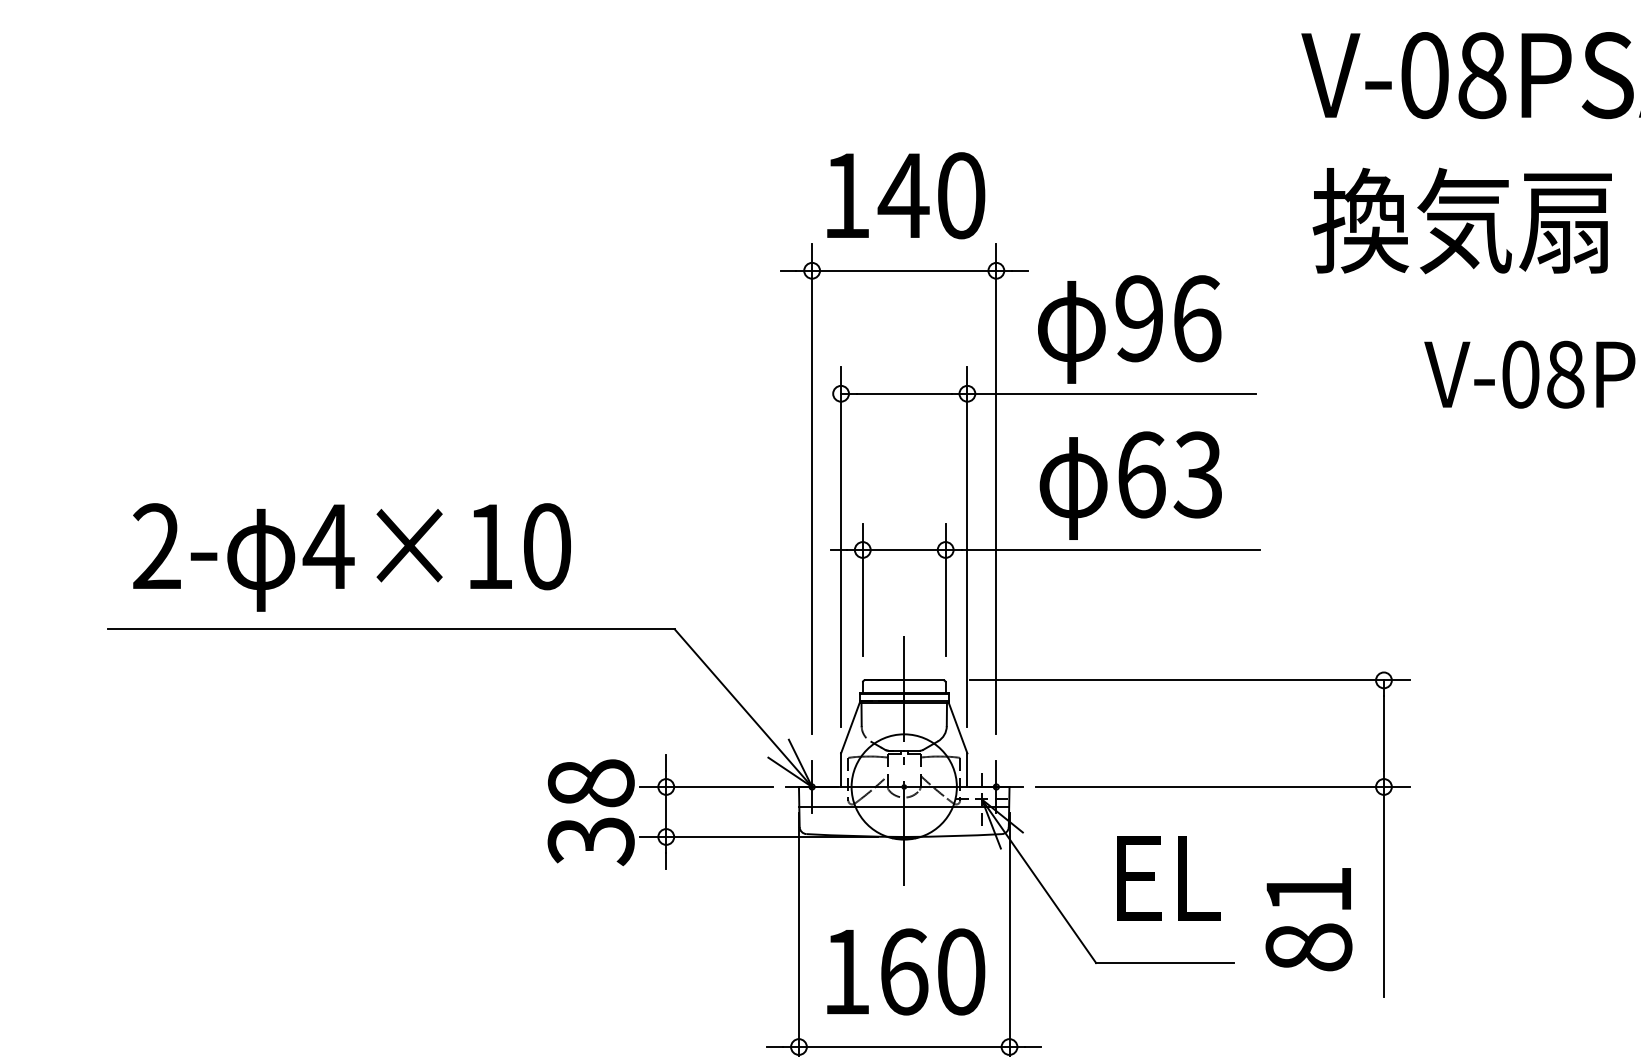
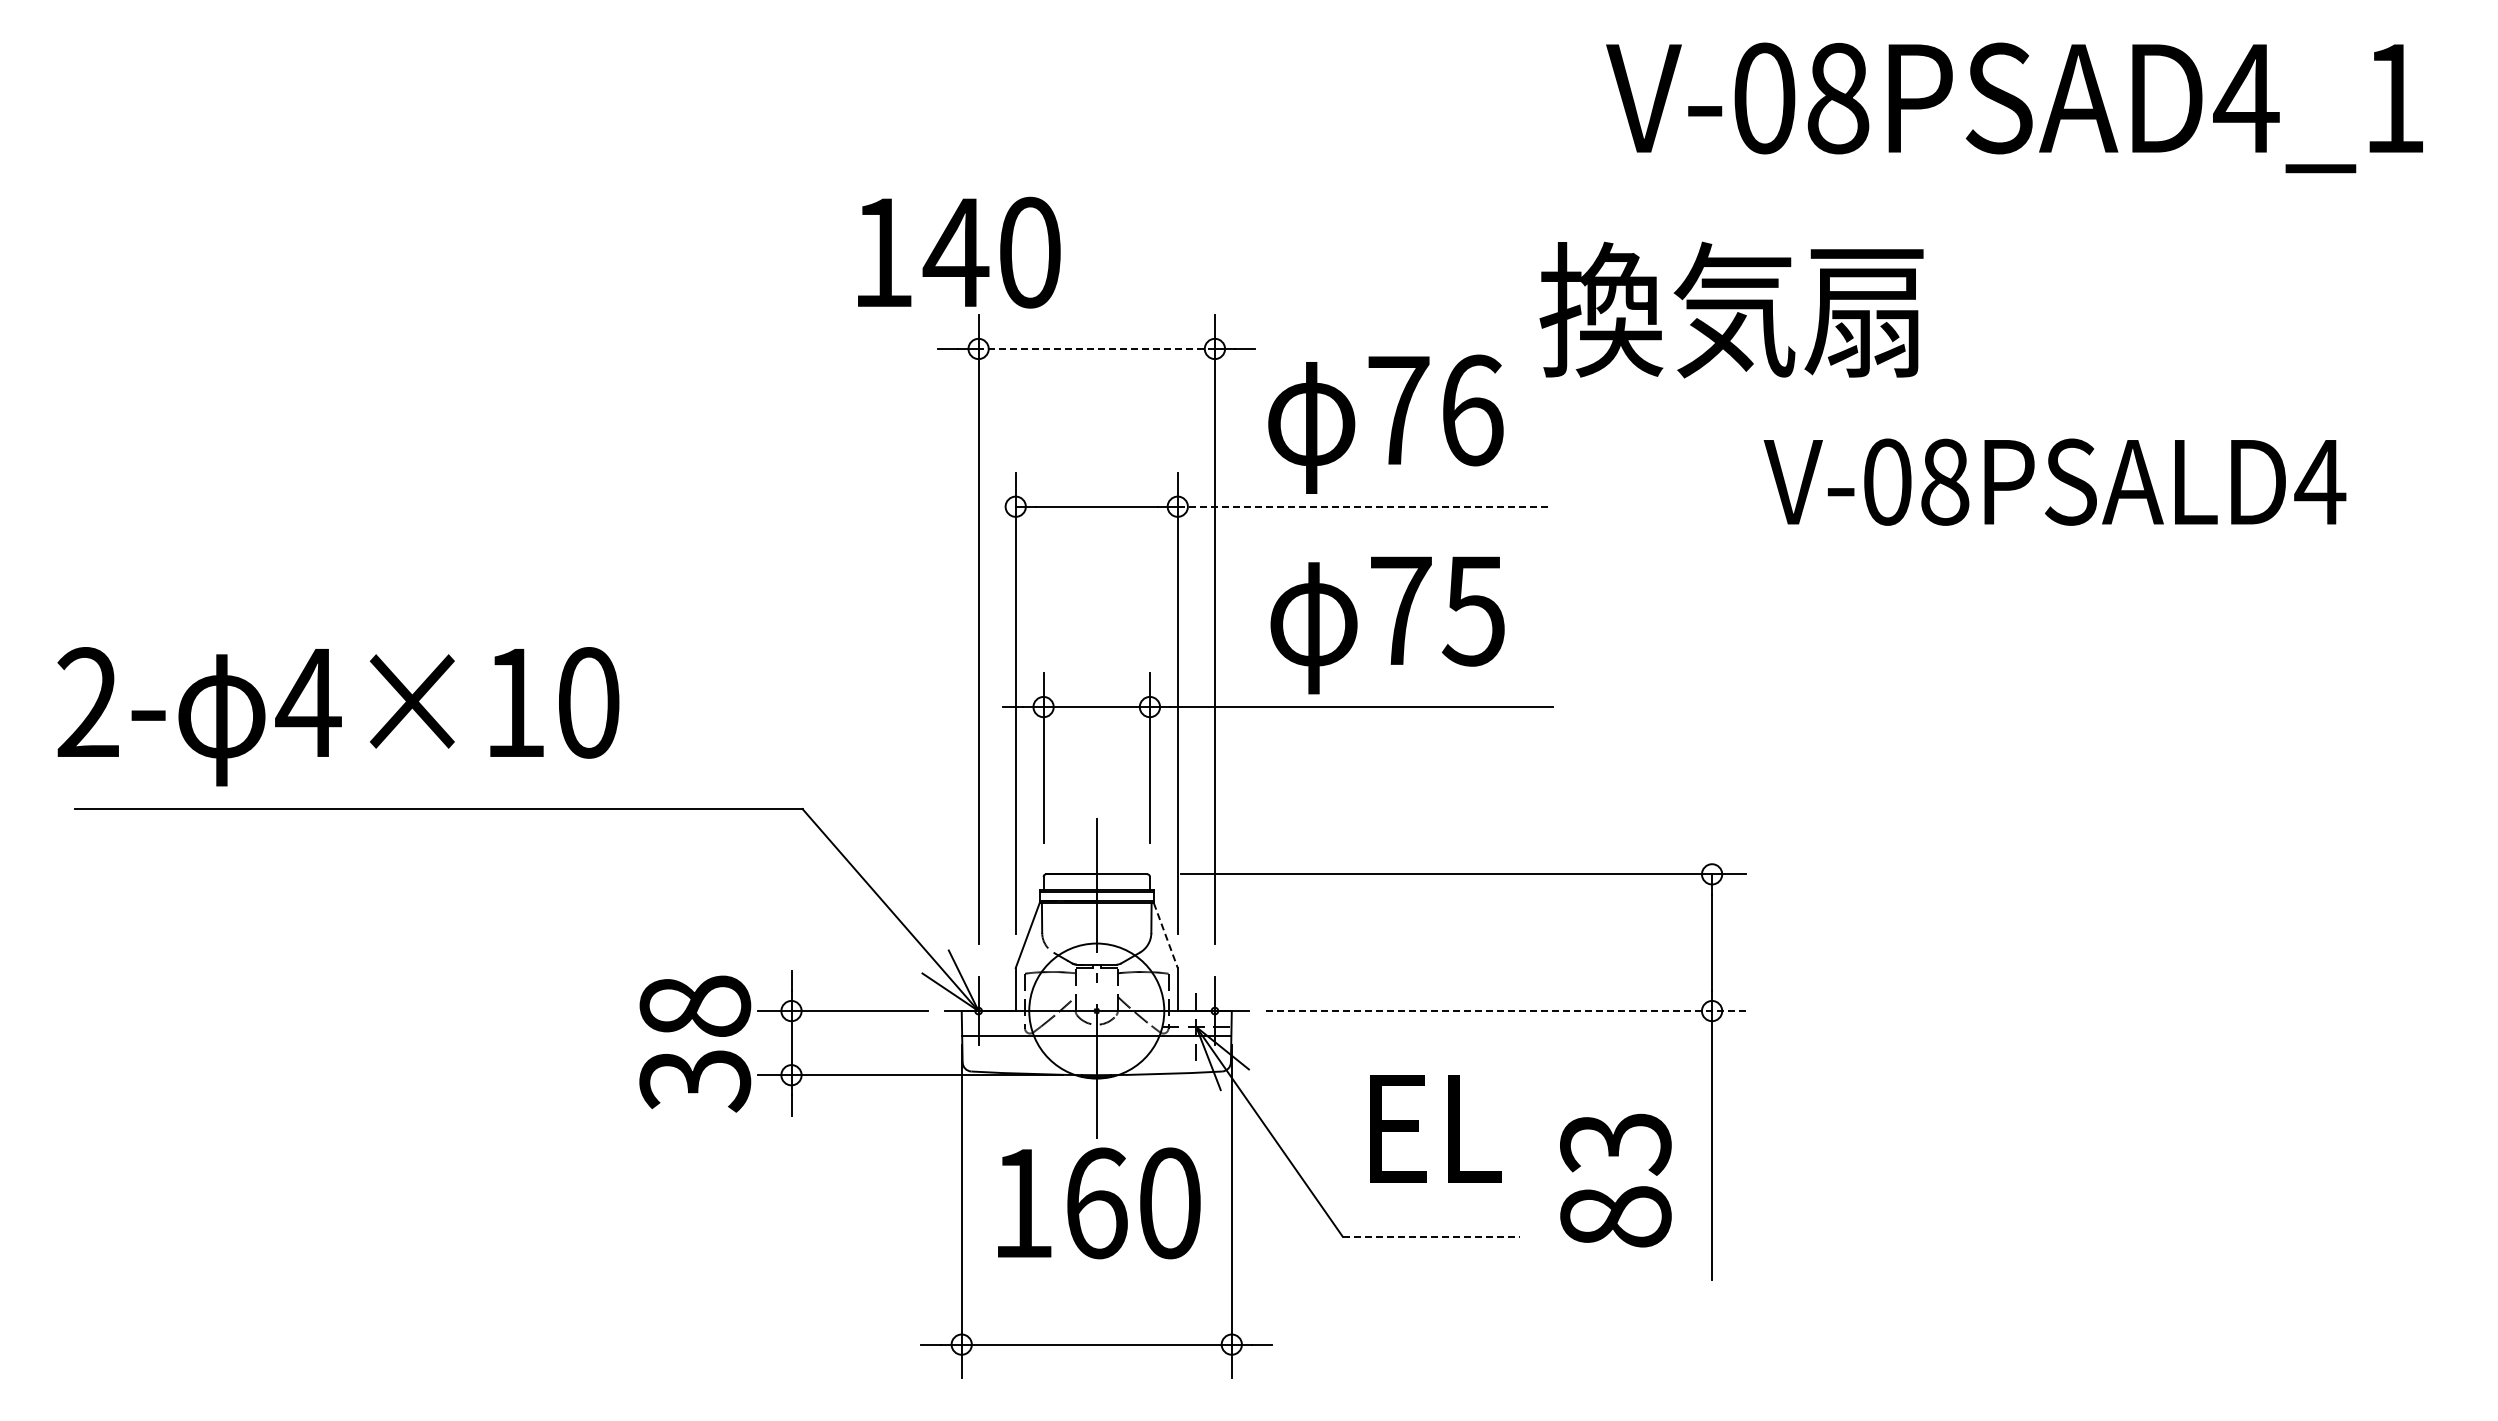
text: (906, 195) -> (959, 252), moved
text: (1462, 220) -> (1731, 309), moved
line: (904, 270) -> (1096, 348), solid -> dashed
text: (1139, 318) -> (1398, 410), 96 -> 76
line: (1112, 393) -> (1363, 506), solid -> dashed
text: (1169, 474) -> (1437, 610), 63 -> 75
text: (352, 557) -> (338, 716), moved
line: (957, 728) -> (1165, 935), solid -> dashed
line: (1223, 787) -> (1506, 1011), solid -> dashed
text: (1308, 890) -> (1615, 1144), 81 -> 83
line: (1165, 962) -> (1431, 1236), solid -> dashed
text: (906, 972) -> (1099, 1203), moved

